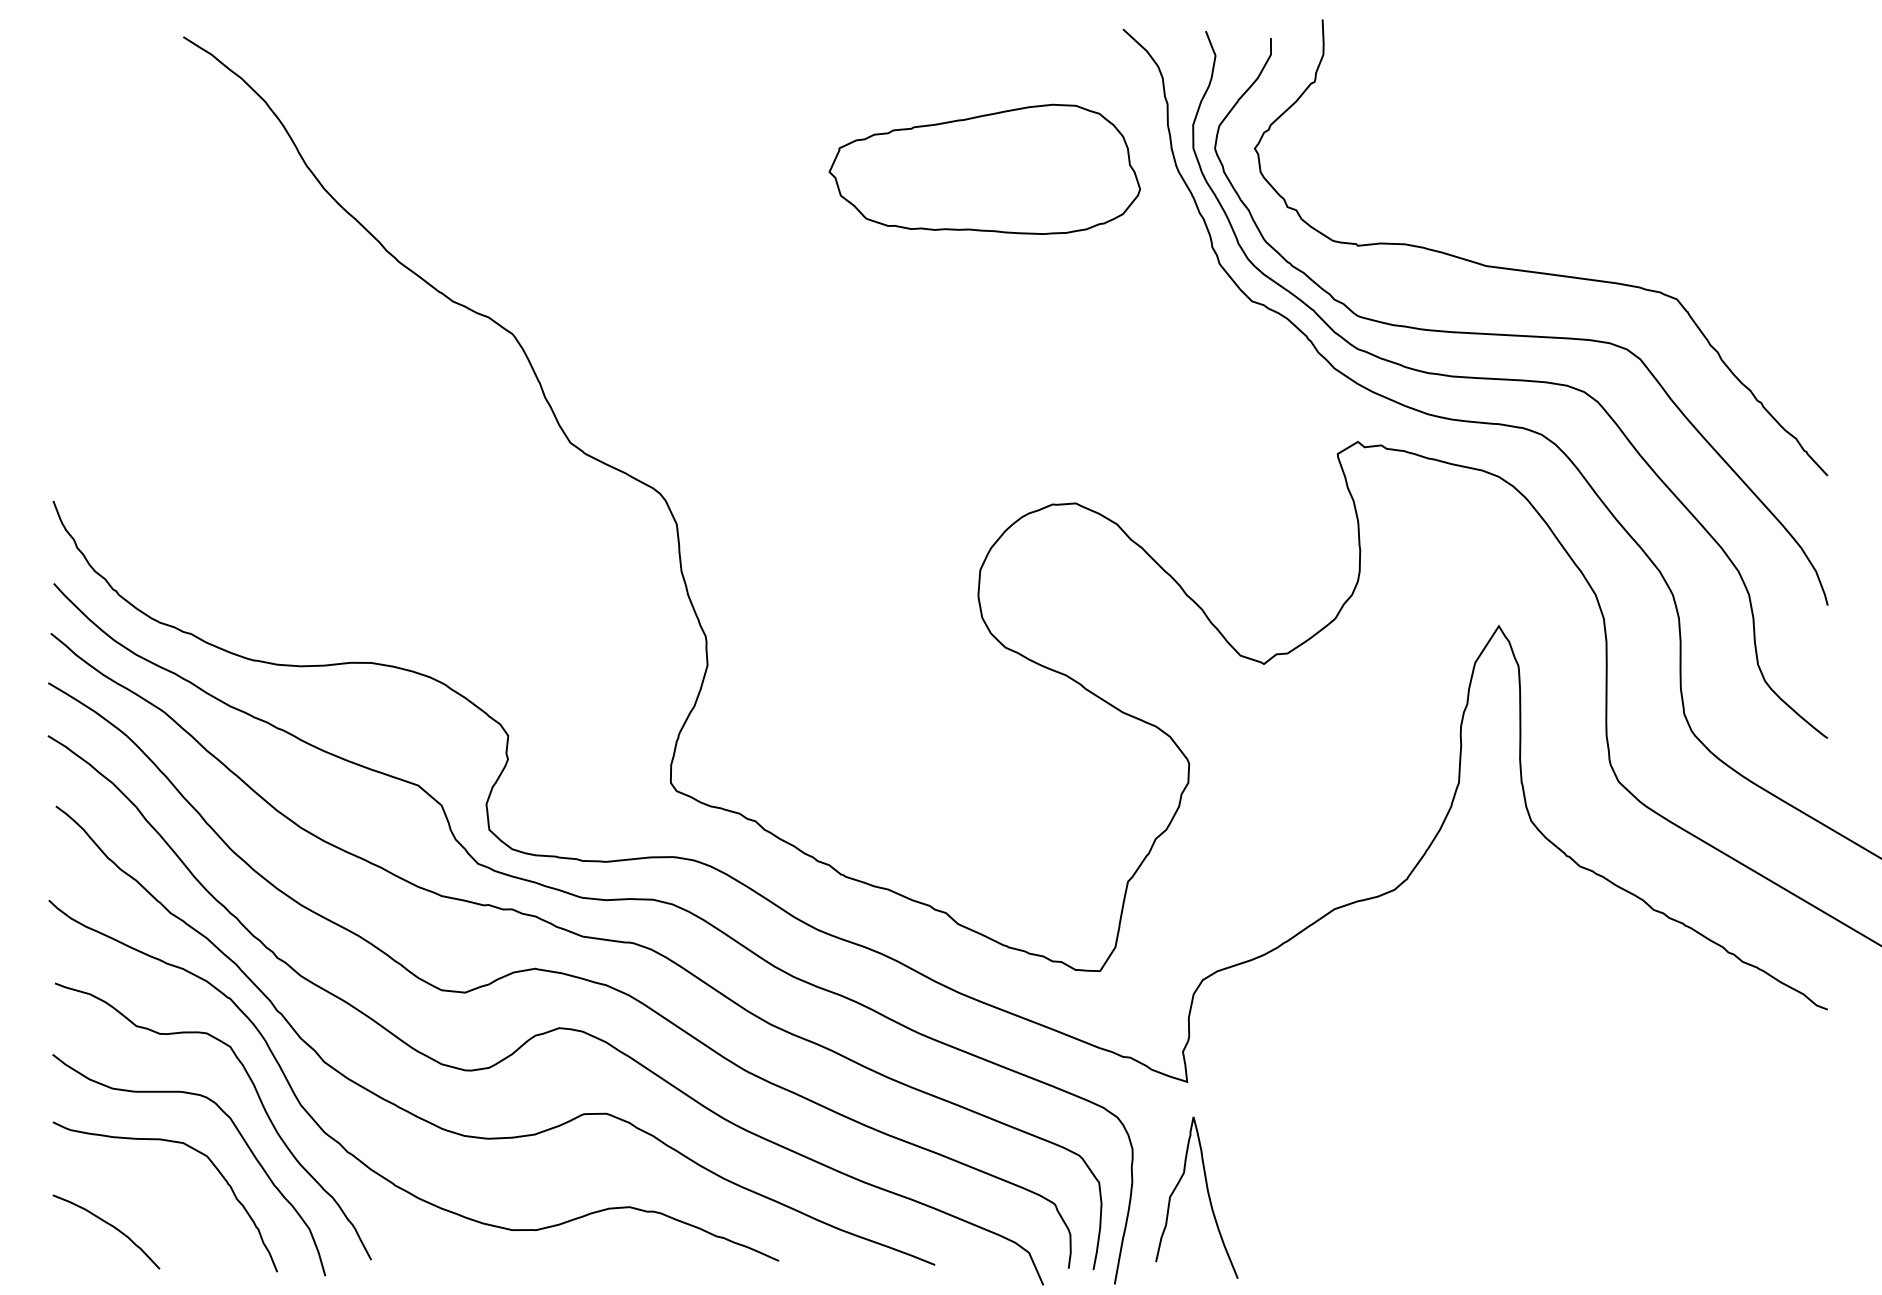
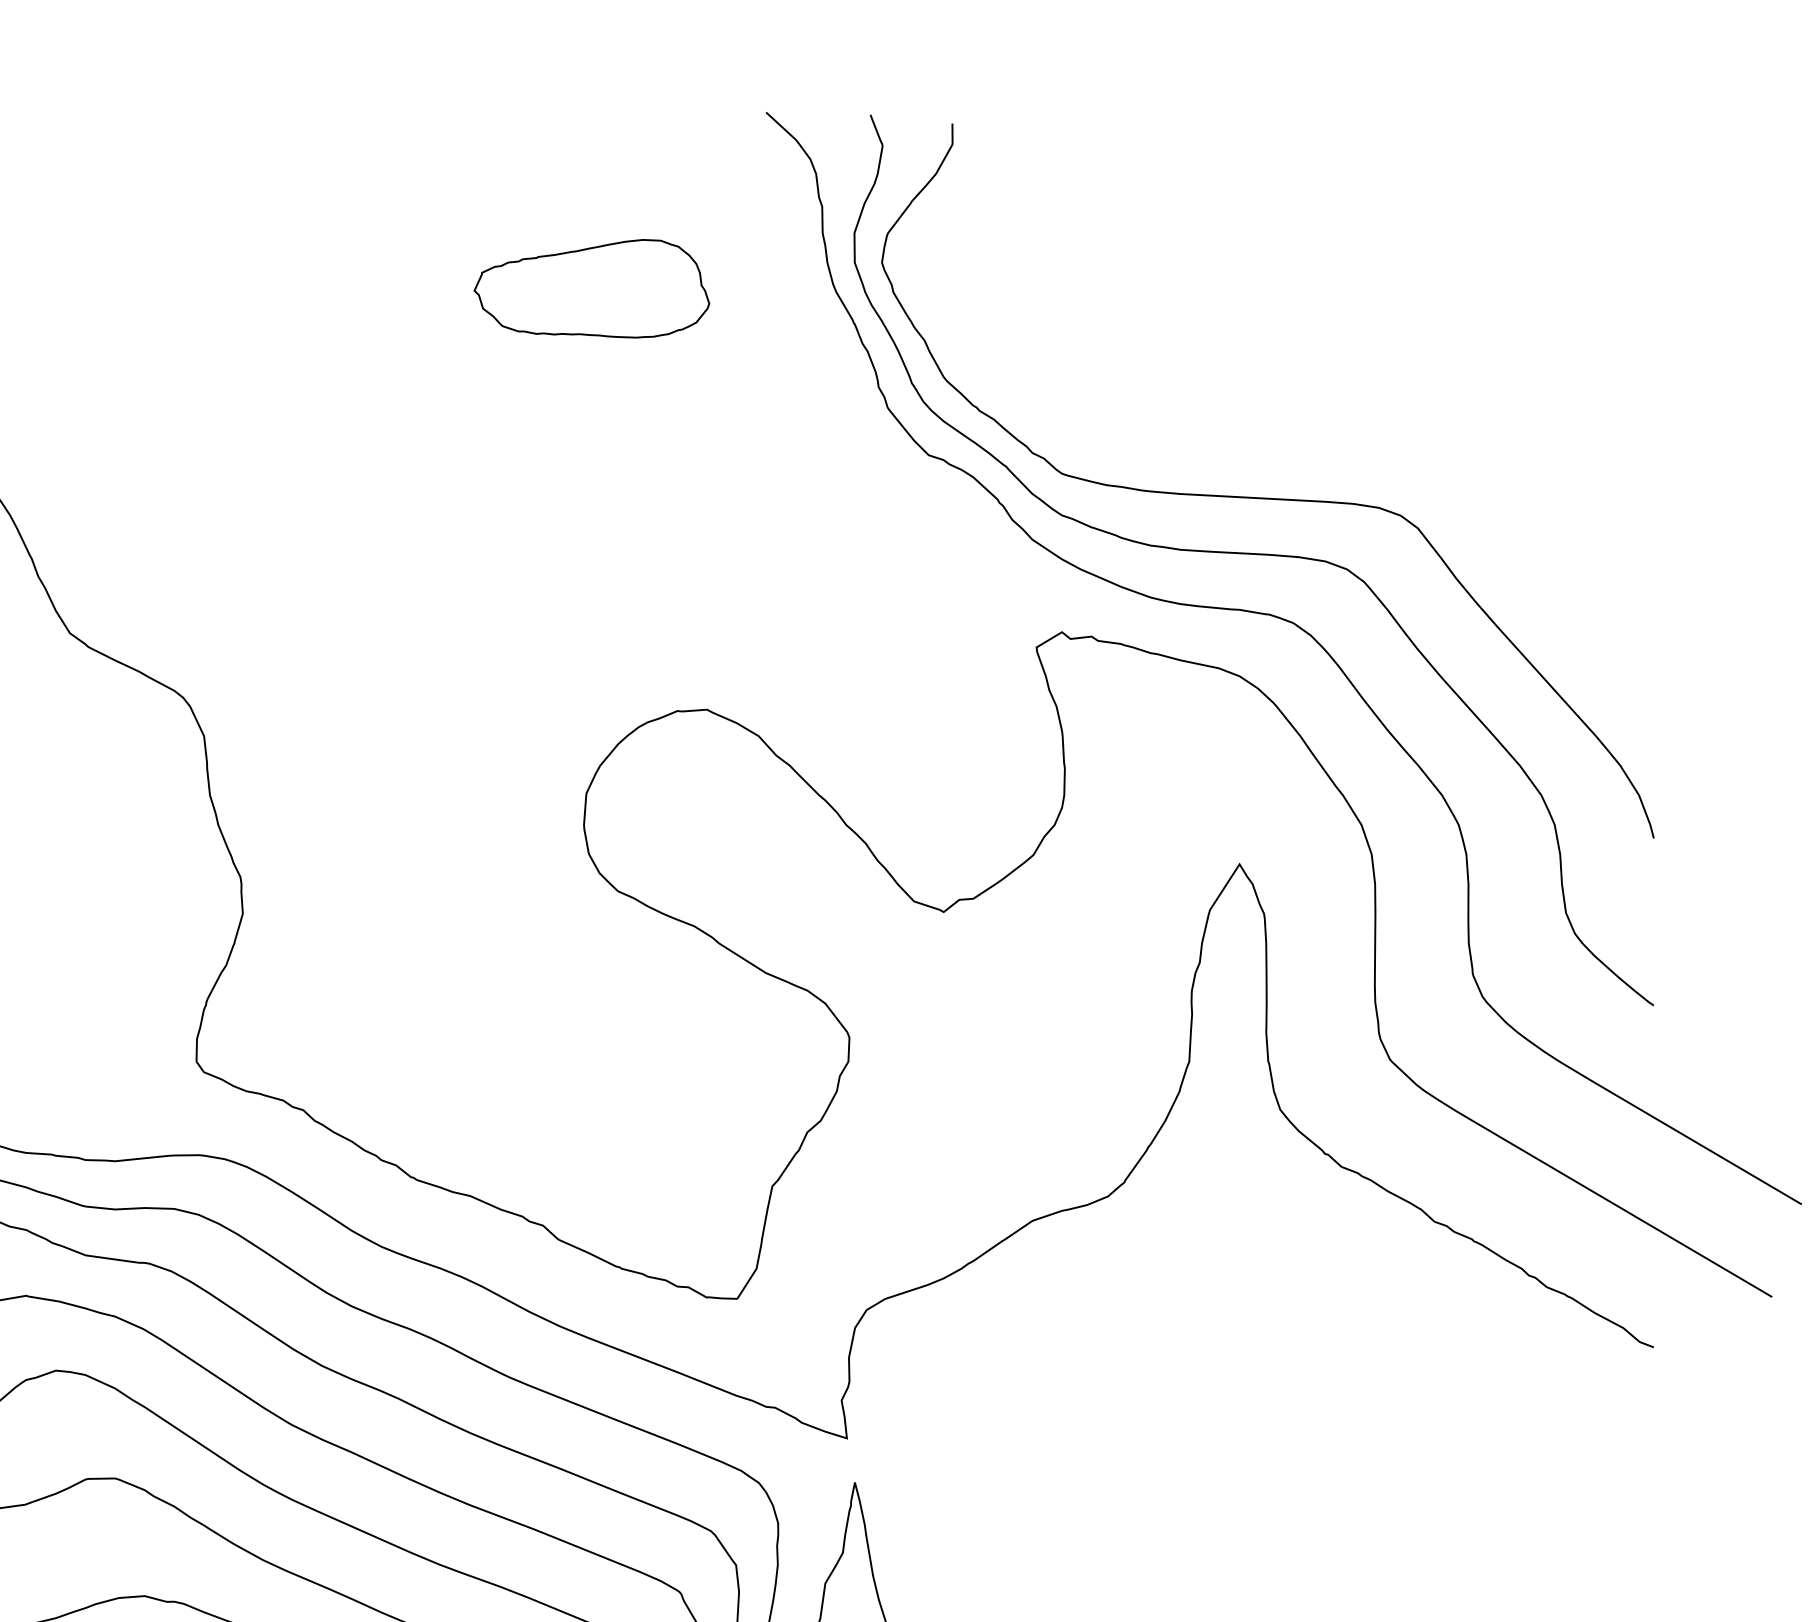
part: (984, 168) -> (591, 287), size x0.6
curve: (1538, 271) -> (1289, 417), removed

